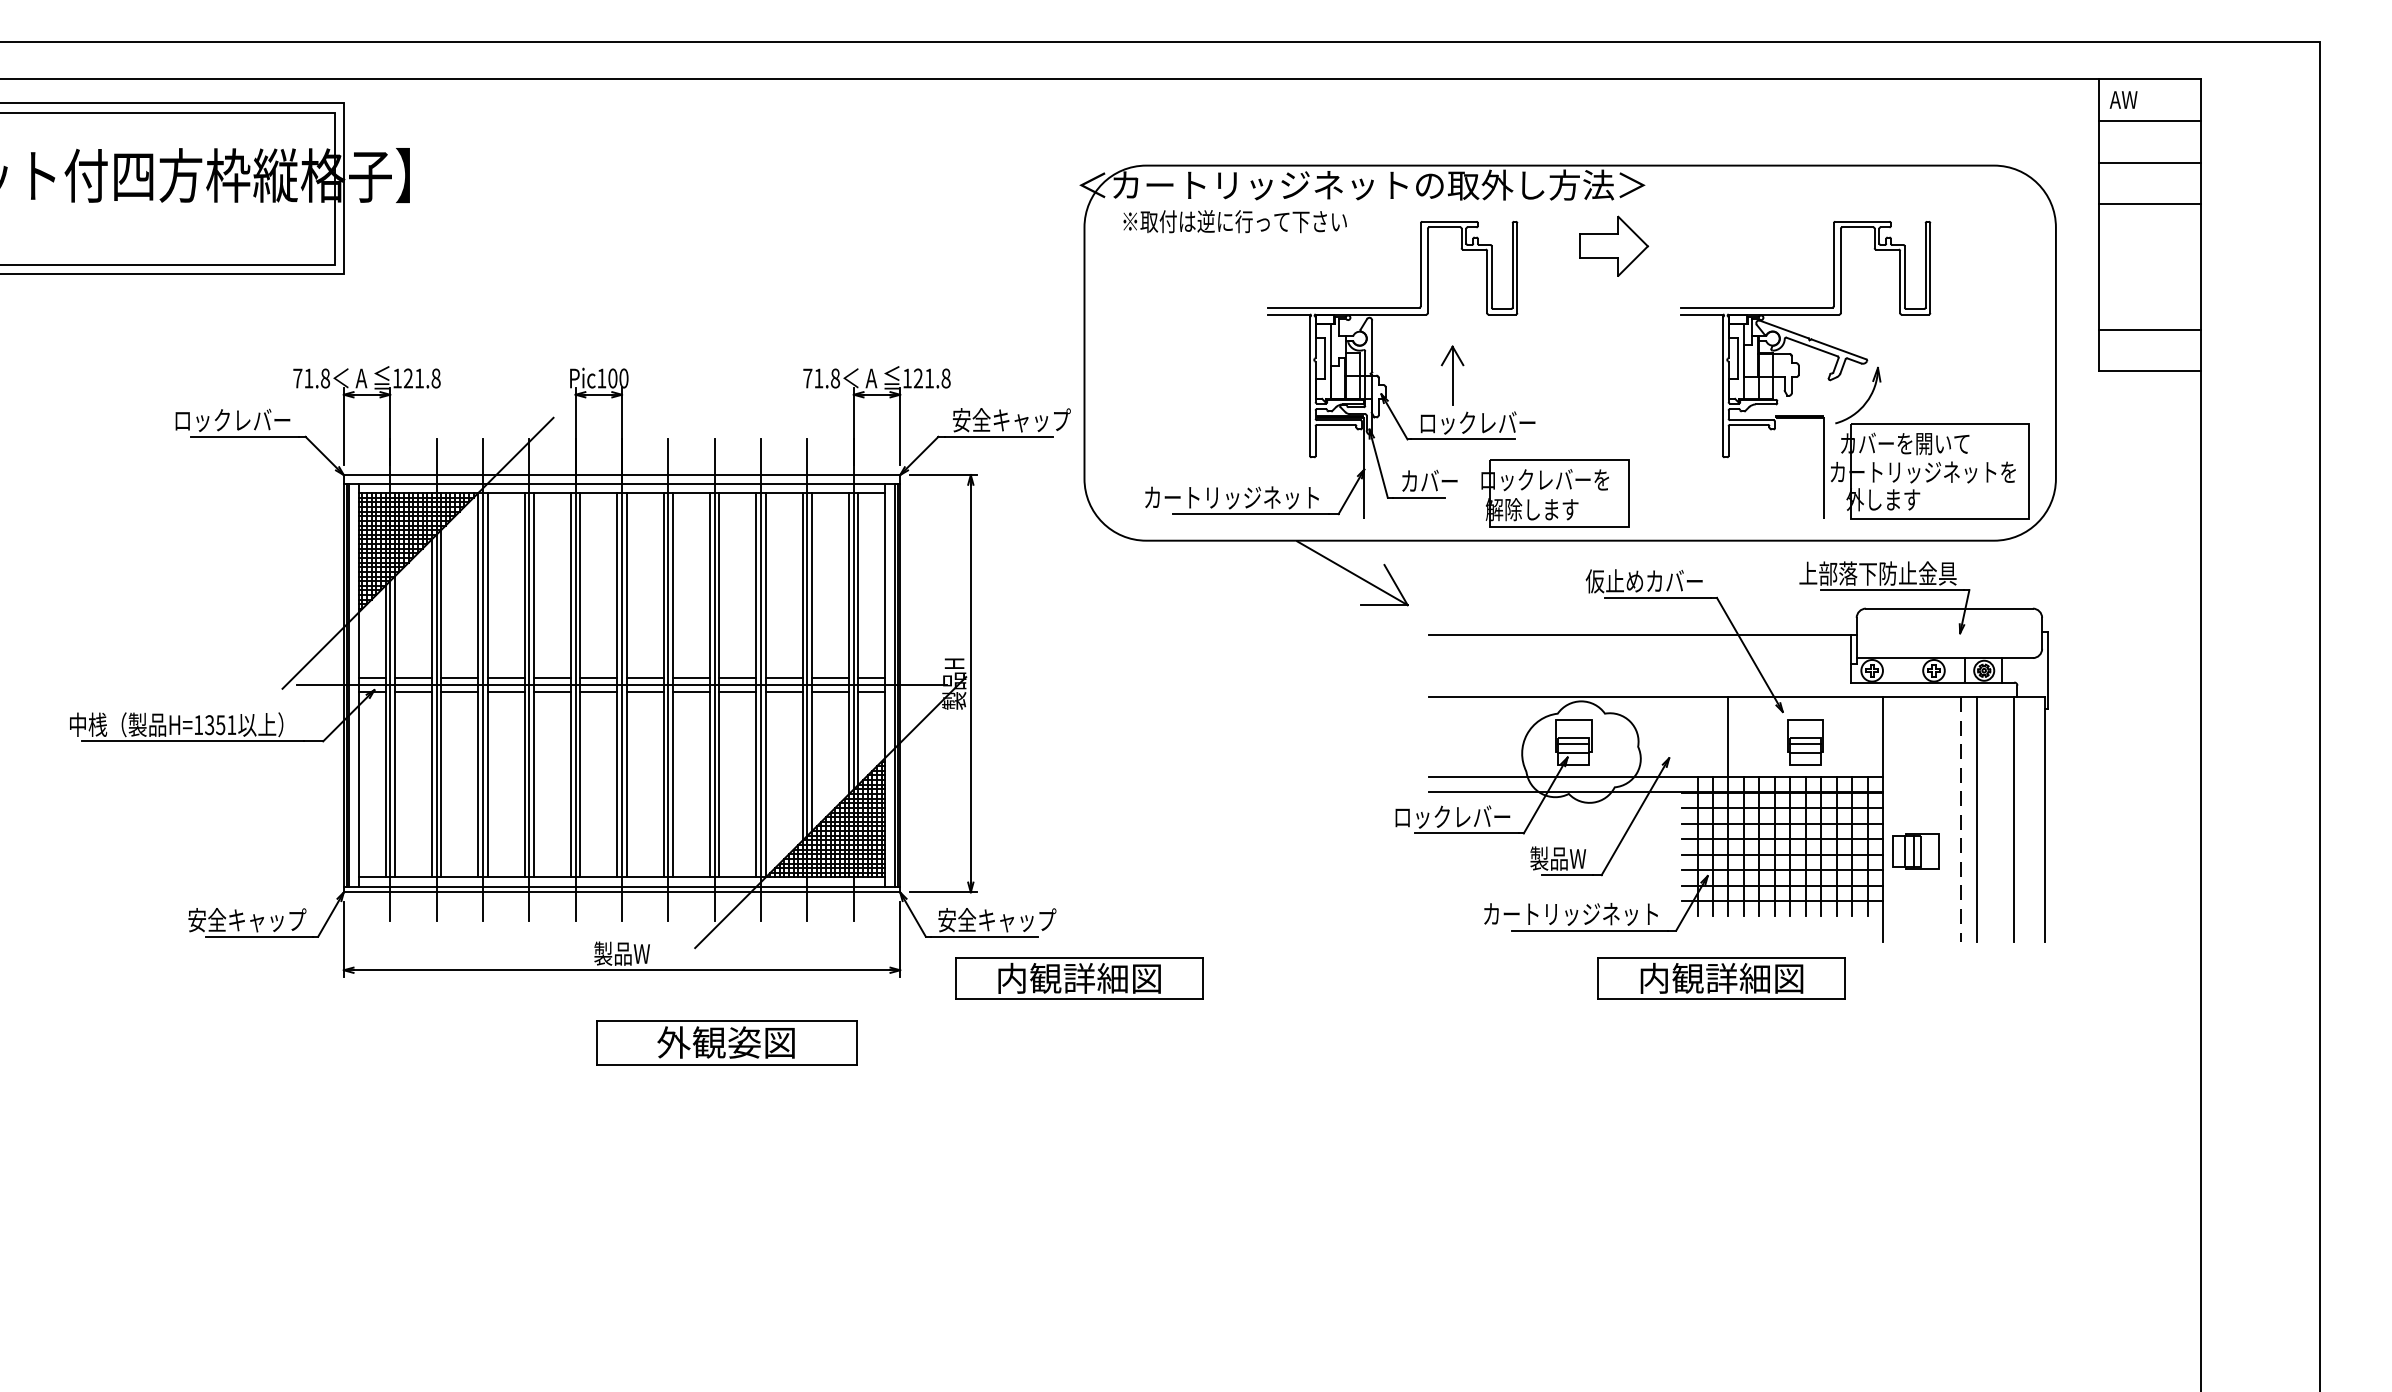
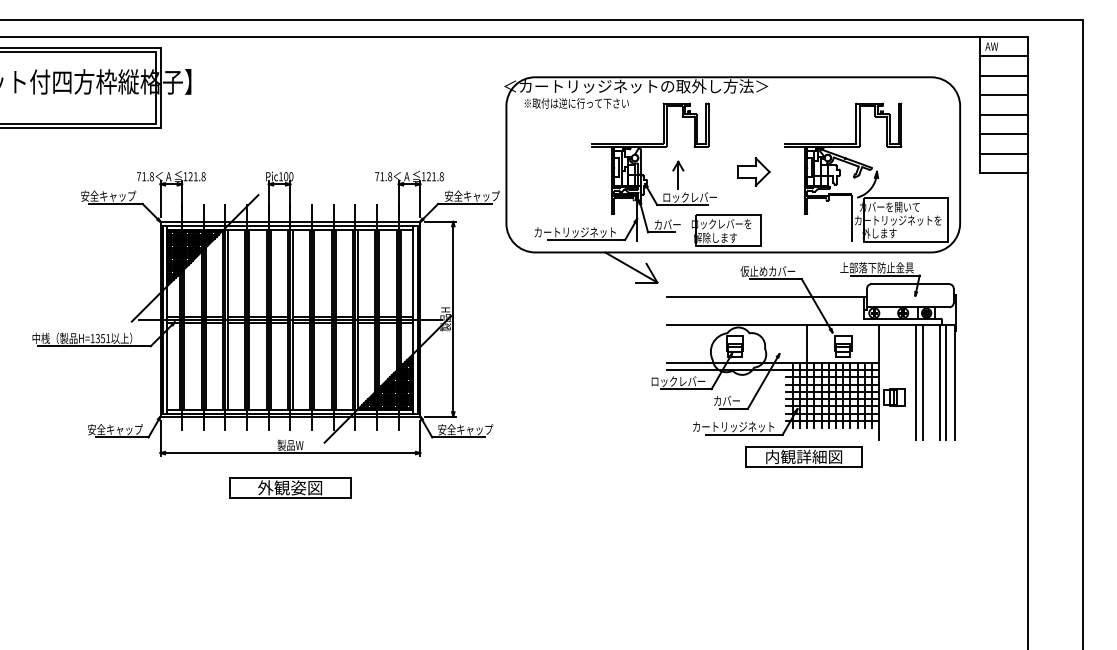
part: (1613, 245) -> (753, 171), moved
line: (2150, 245) -> (1004, 114), added
line: (2150, 288) -> (1004, 134), added
text: (232, 418) -> (108, 195), ロックレバー -> 安全キャップ
line: (2026, 819) -> (946, 382), added
line: (1960, 821) -> (915, 383), dashed -> solid
text: (1557, 857) -> (727, 400), 製品W -> カバー
part: (1078, 977) -> (503, 456), removed
part: (727, 1041) -> (290, 487), moved

